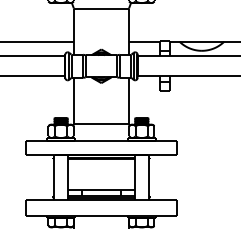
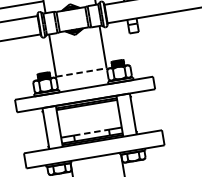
line: (101, 124) -> (81, 72), solid -> dashed
line: (101, 189) -> (91, 132), solid -> dashed

